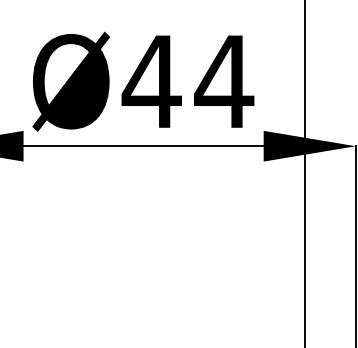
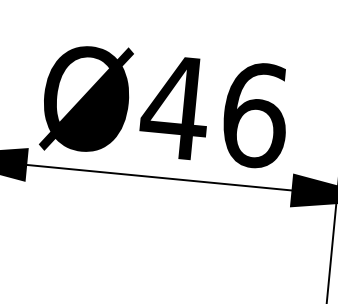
text: (224, 81) -> (255, 115), Ø44 -> Ø46

